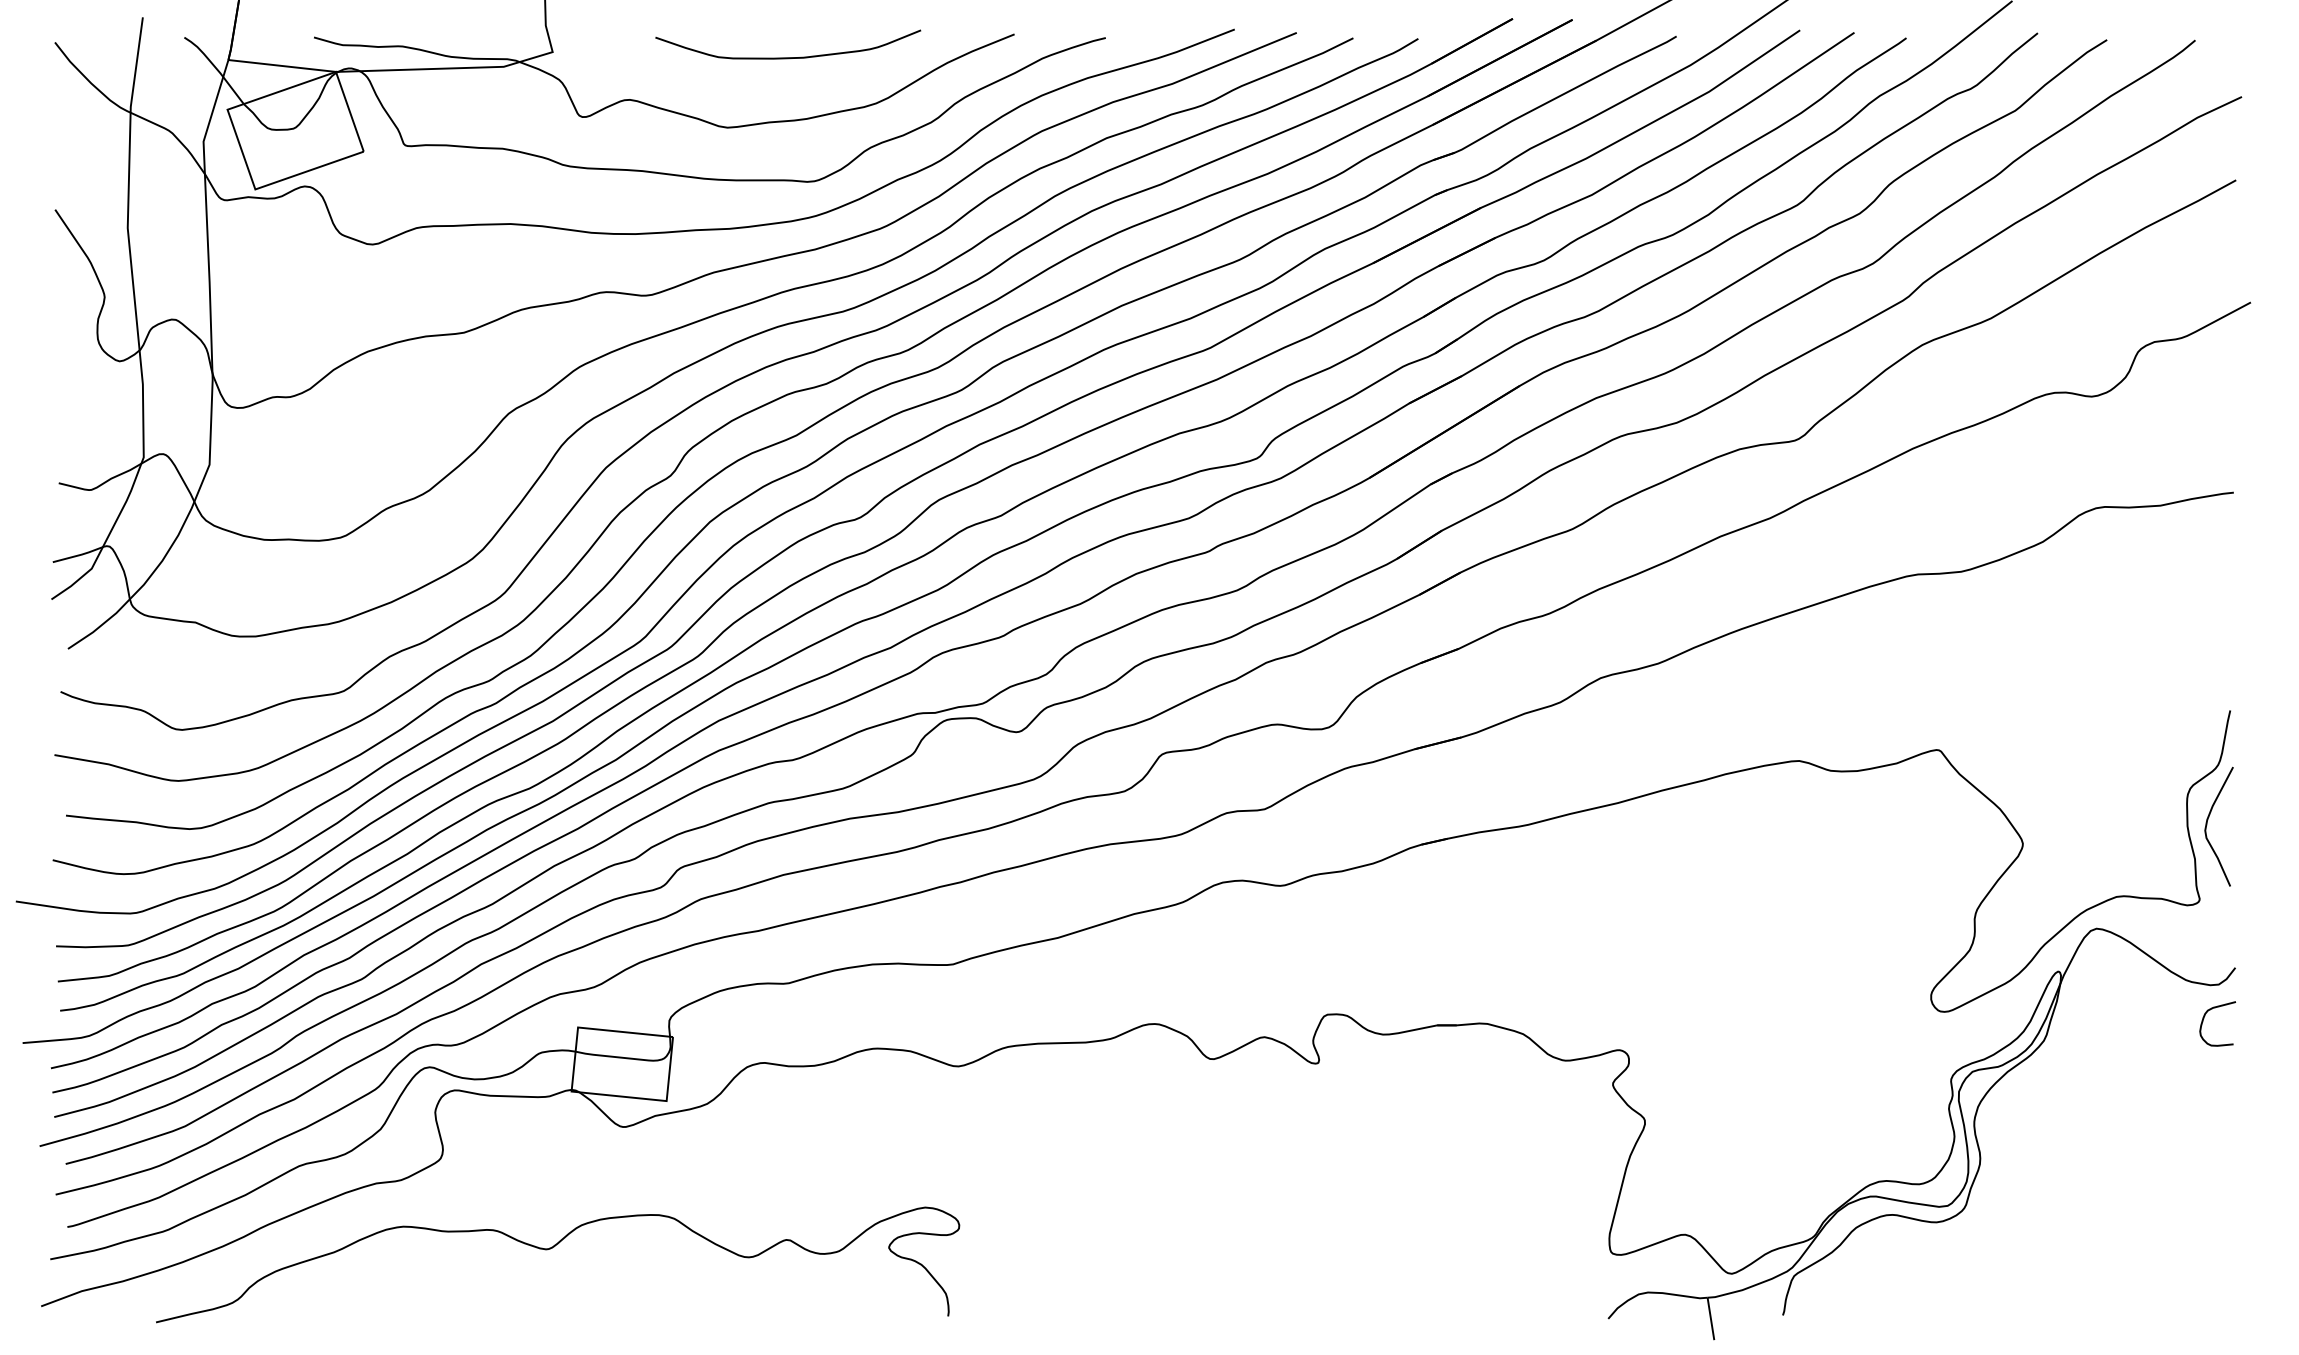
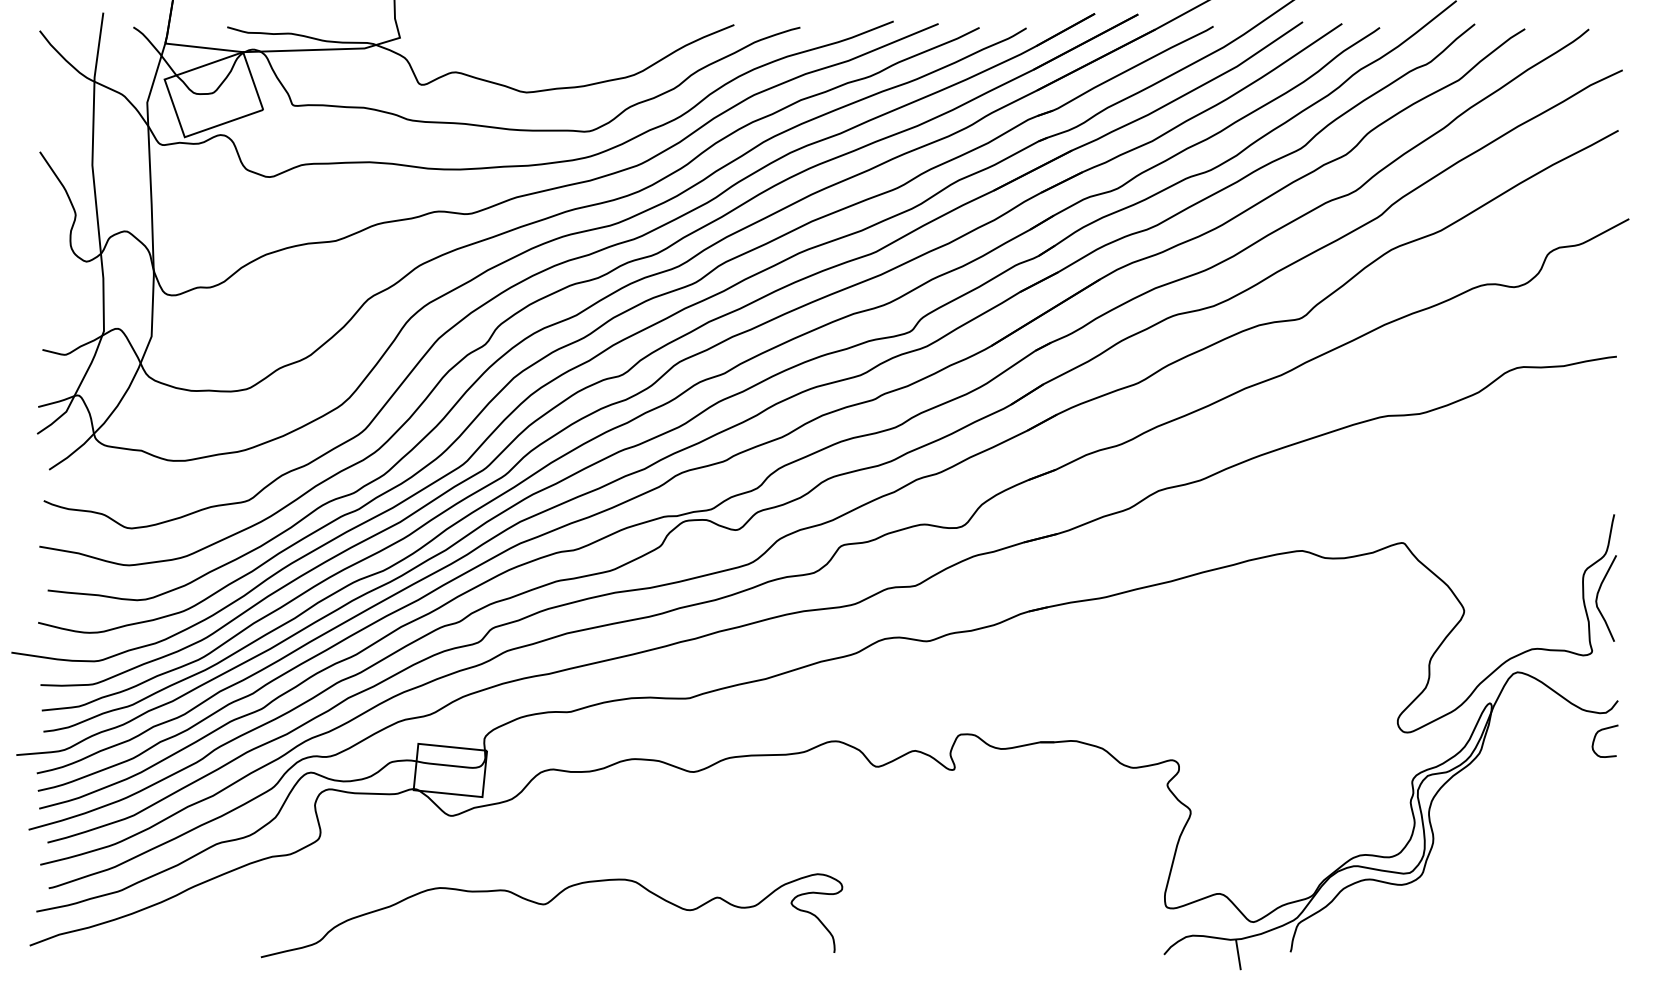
curve: (788, 57) -> (570, 41), removed
curve: (552, 1249) -> (547, 904), moved

